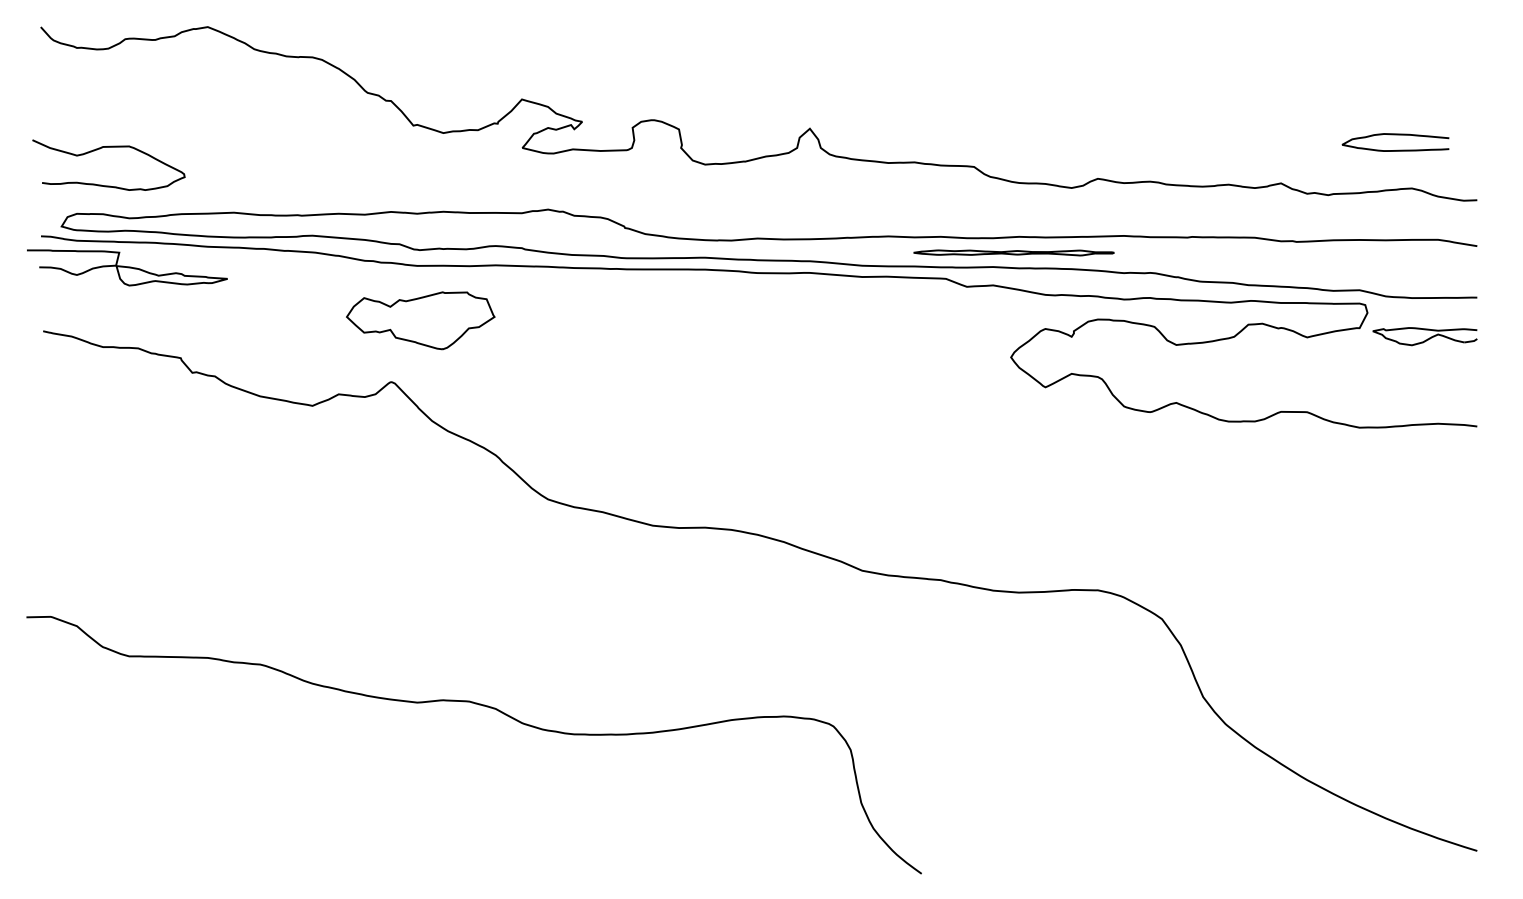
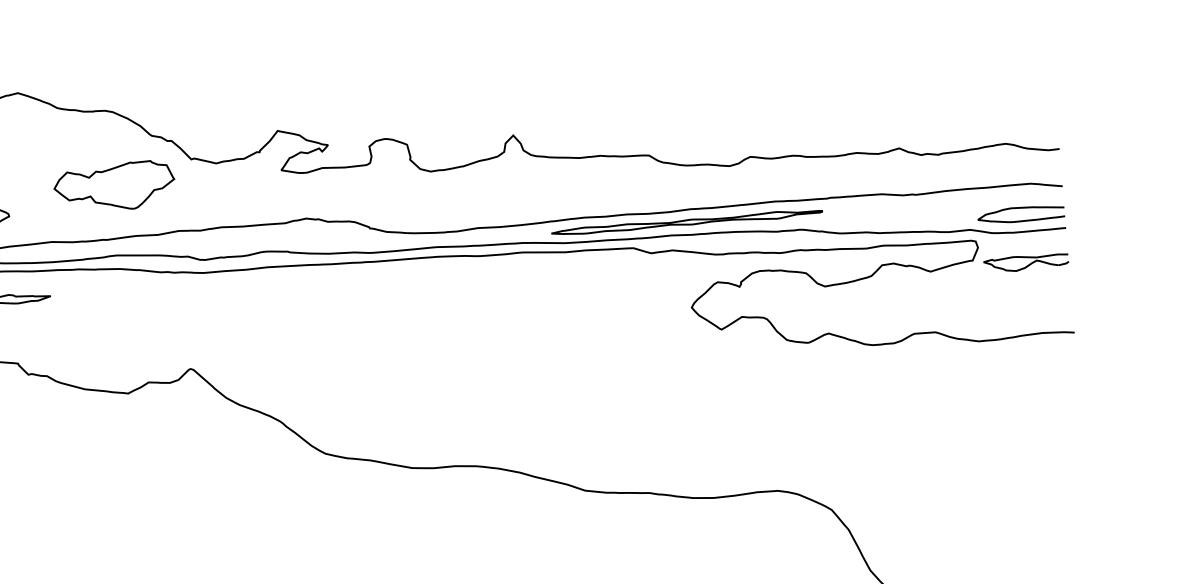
curve: (1395, 135) -> (1020, 208), moved
part: (1013, 252) -> (686, 222), size x1.67
part: (420, 320) -> (114, 186), moved

